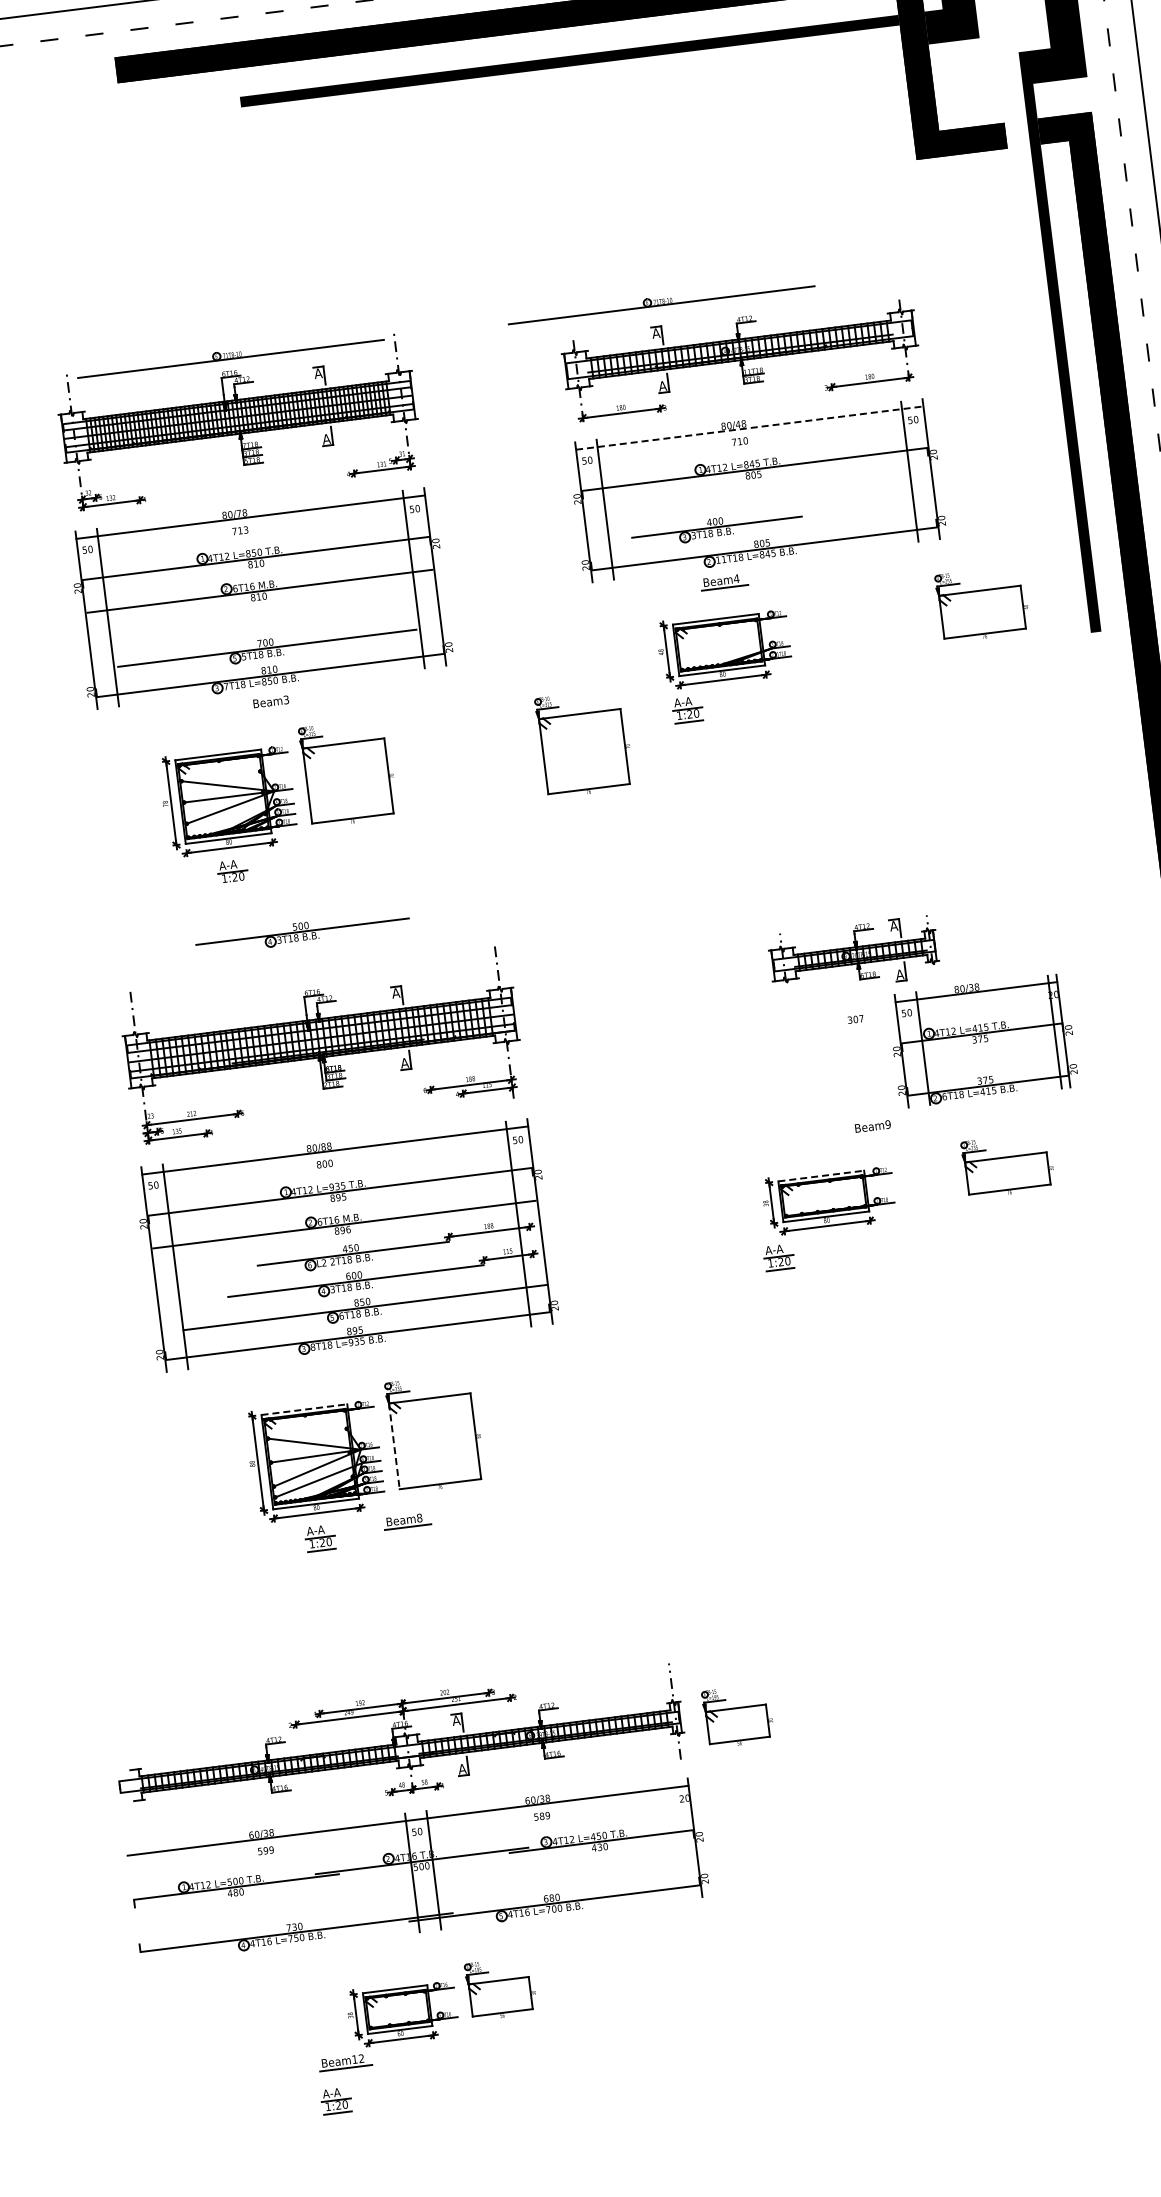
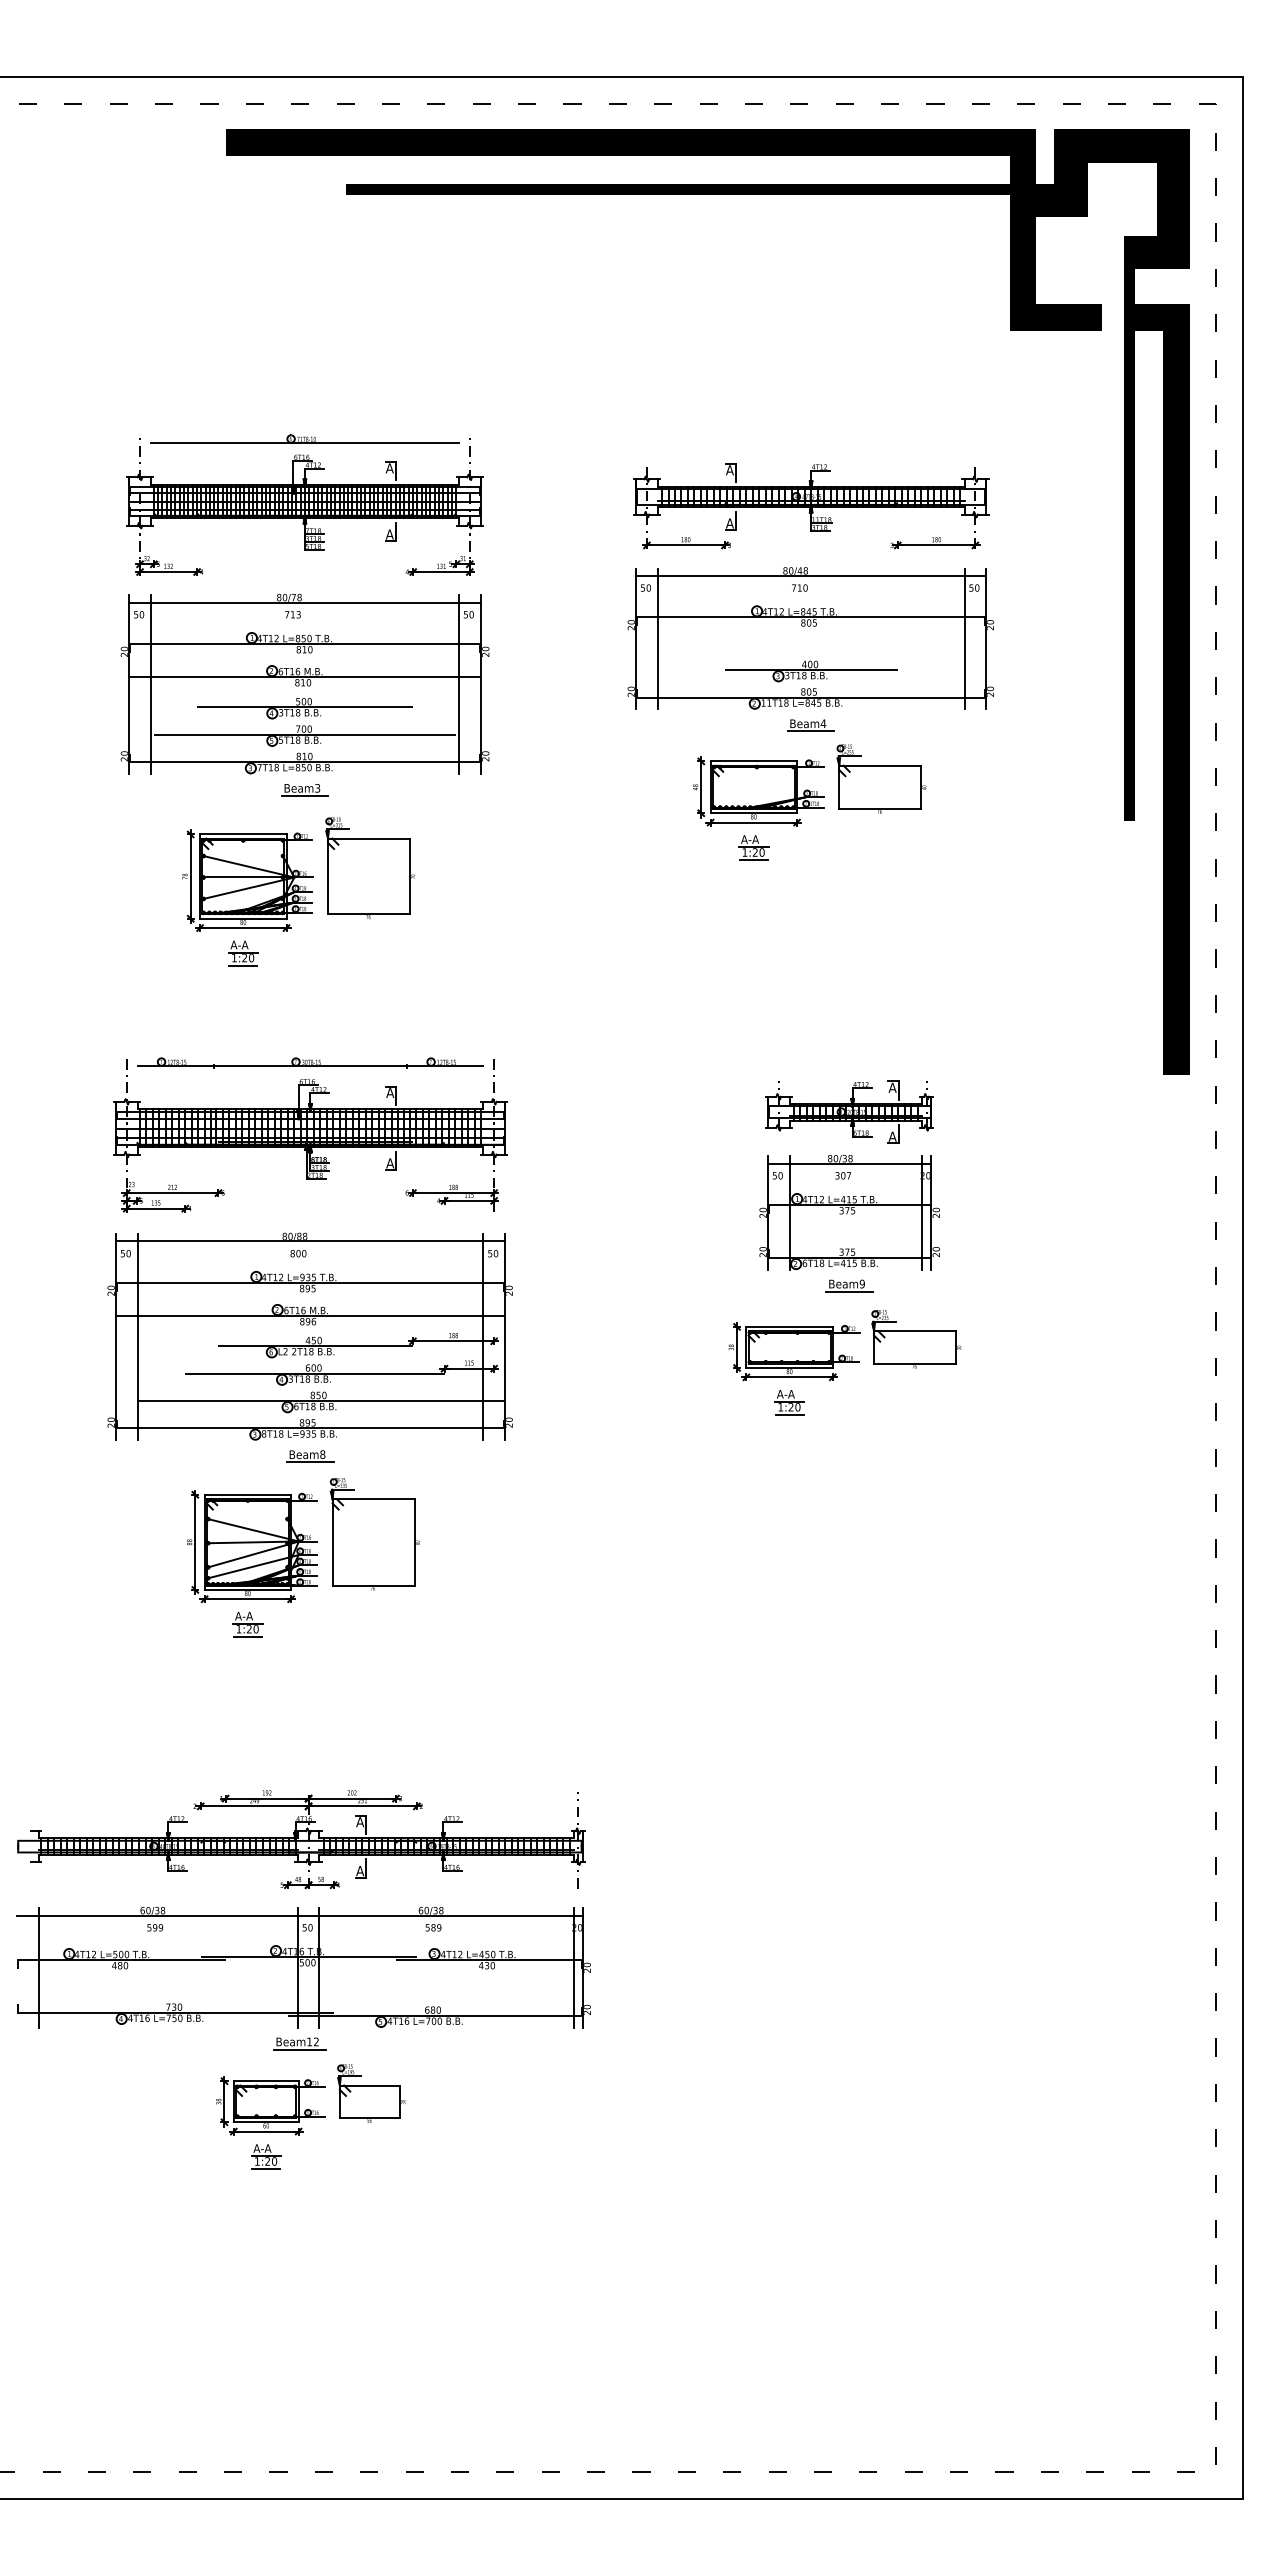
part: (660, 300) -> (738, 438), removed
line: (750, 427) -> (811, 575), dashed -> solid
part: (717, 528) -> (811, 671), moved
part: (723, 582) -> (810, 725), moved
part: (982, 603) -> (881, 778), moved
line: (274, 708) -> (304, 795), added
part: (687, 709) -> (753, 847), moved
part: (584, 743) -> (608, 868), removed
line: (234, 884) -> (243, 965), added
part: (302, 932) -> (304, 708), moved
part: (313, 972) -> (310, 1062), added
part: (982, 1040) -> (849, 1212), moved
line: (876, 1133) -> (849, 1291), added
part: (1008, 1165) -> (916, 1339), moved
line: (822, 1175) -> (790, 1326), dashed -> solid
part: (778, 1257) -> (789, 1402), moved
line: (304, 1409) -> (248, 1494), dashed -> solid
line: (394, 1446) -> (332, 1542), dashed -> solid
part: (407, 1521) -> (310, 1456), moved
part: (738, 1716) -> (640, 1852), removed
line: (685, 1838) -> (573, 1967), added
line: (155, 1904) -> (38, 1967), added
part: (345, 2062) -> (299, 2043), moved
part: (336, 2100) -> (266, 2156), moved

